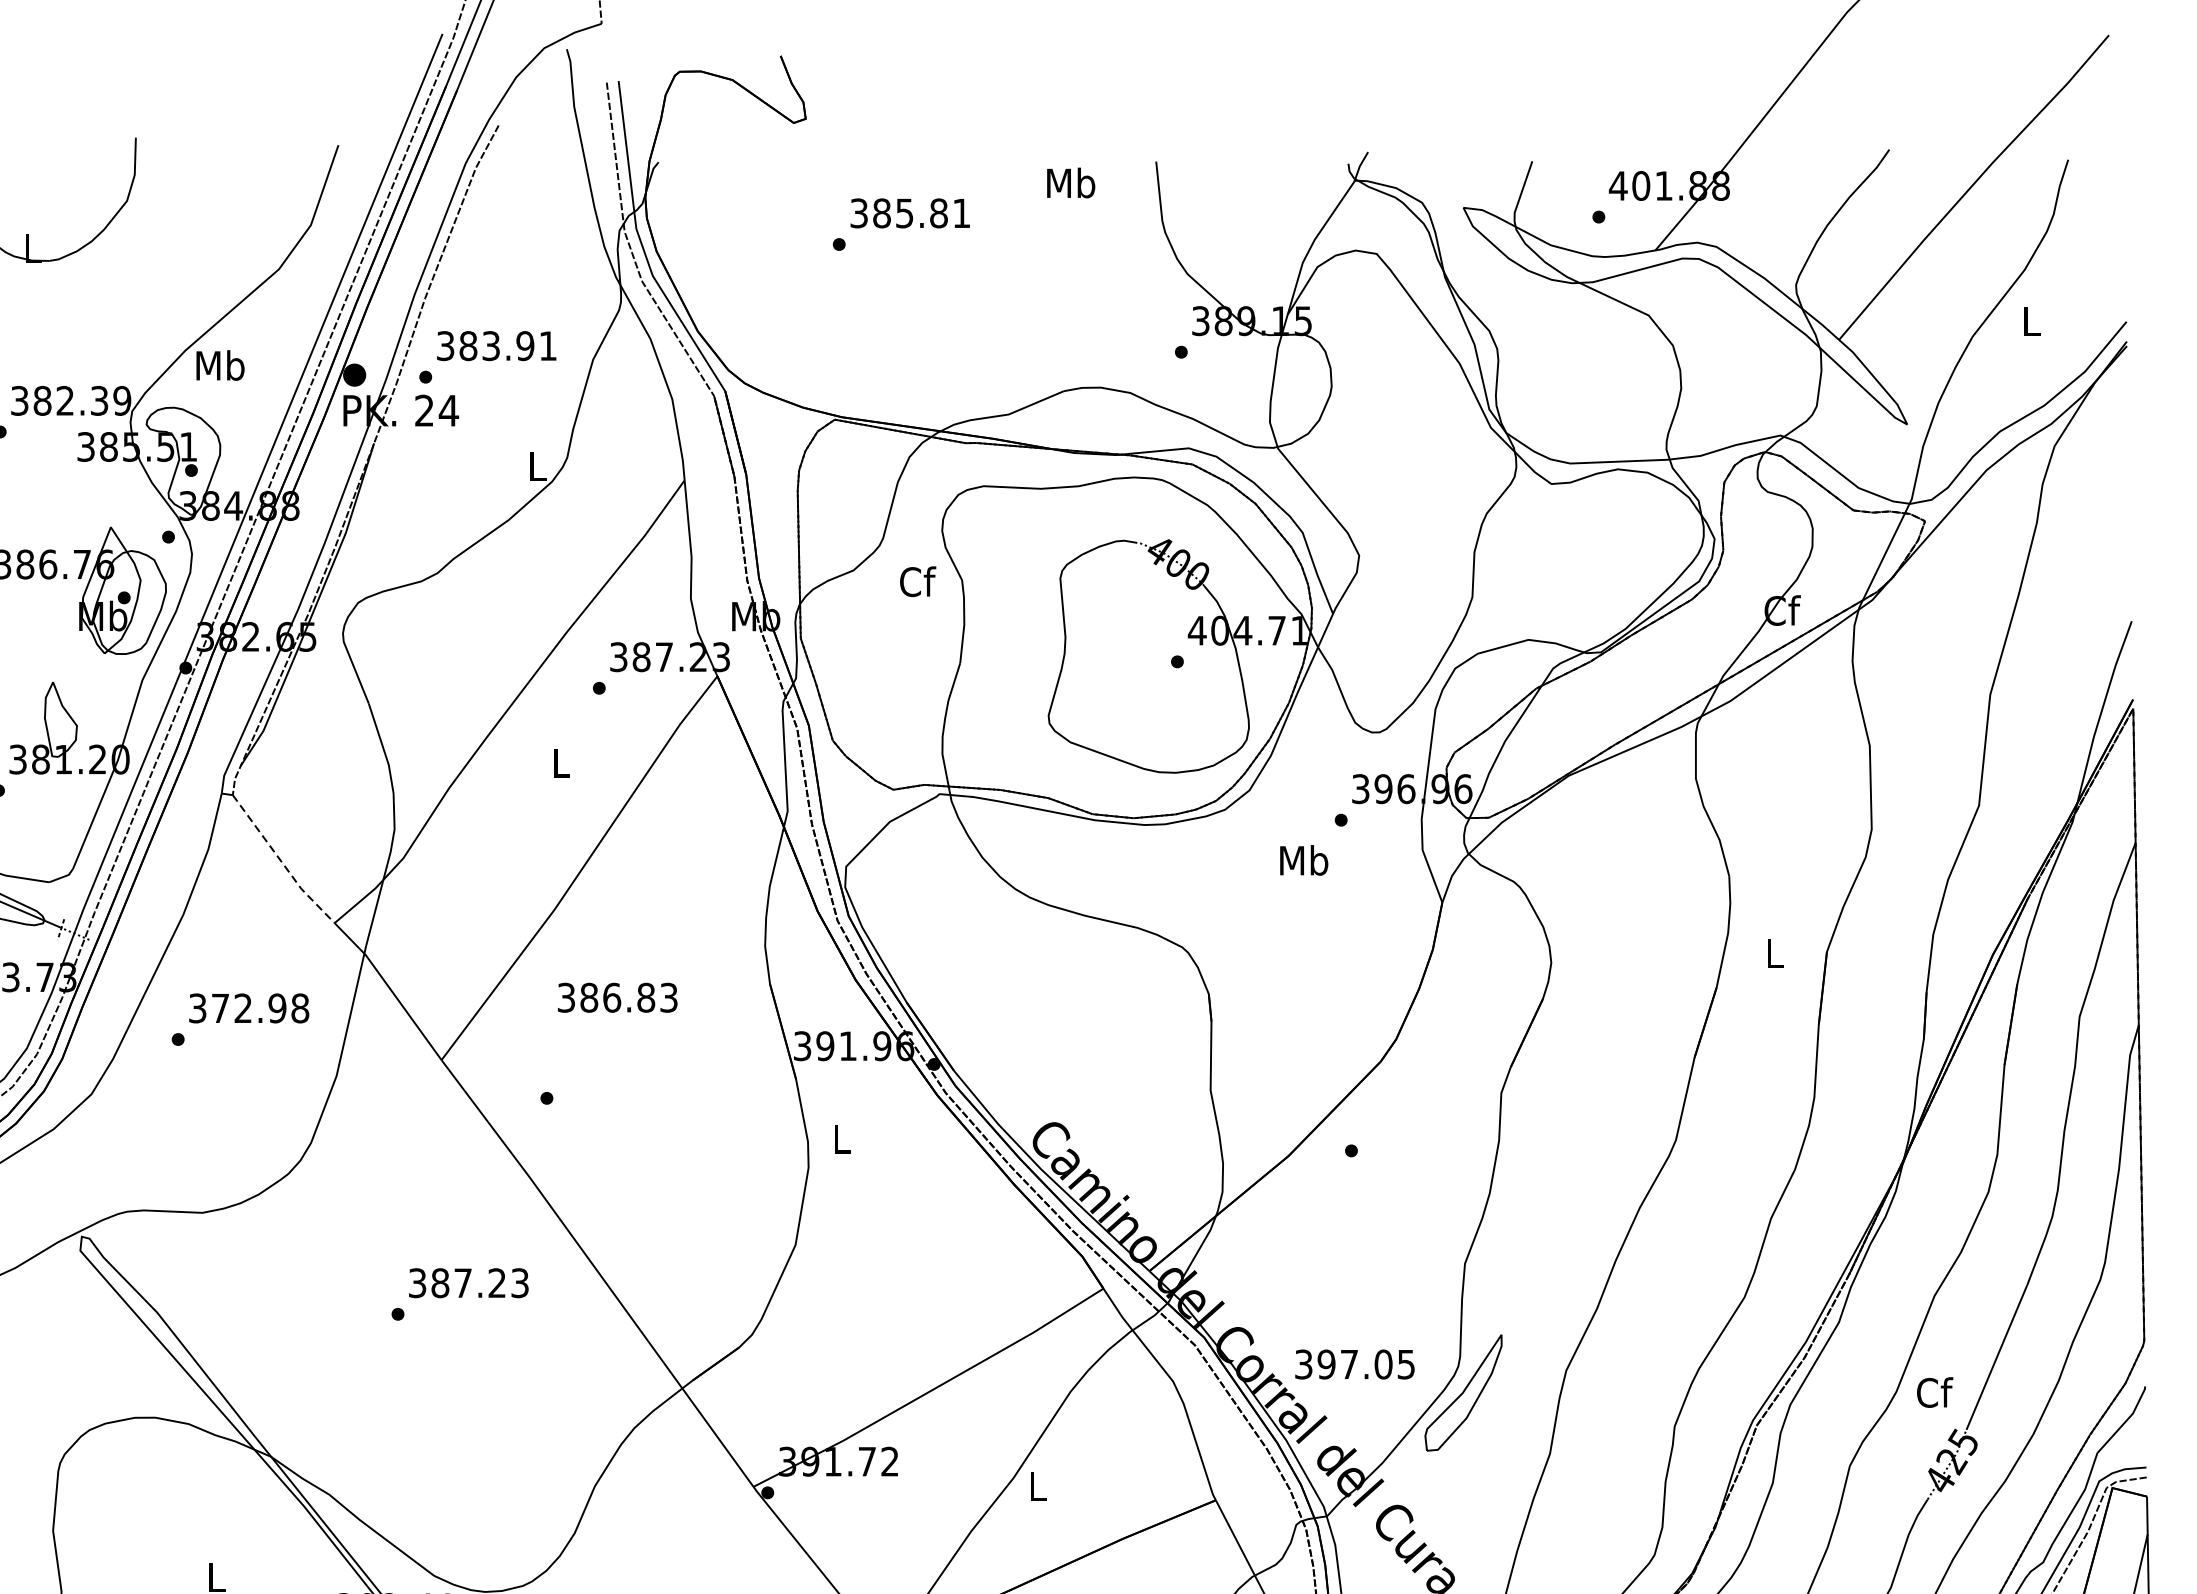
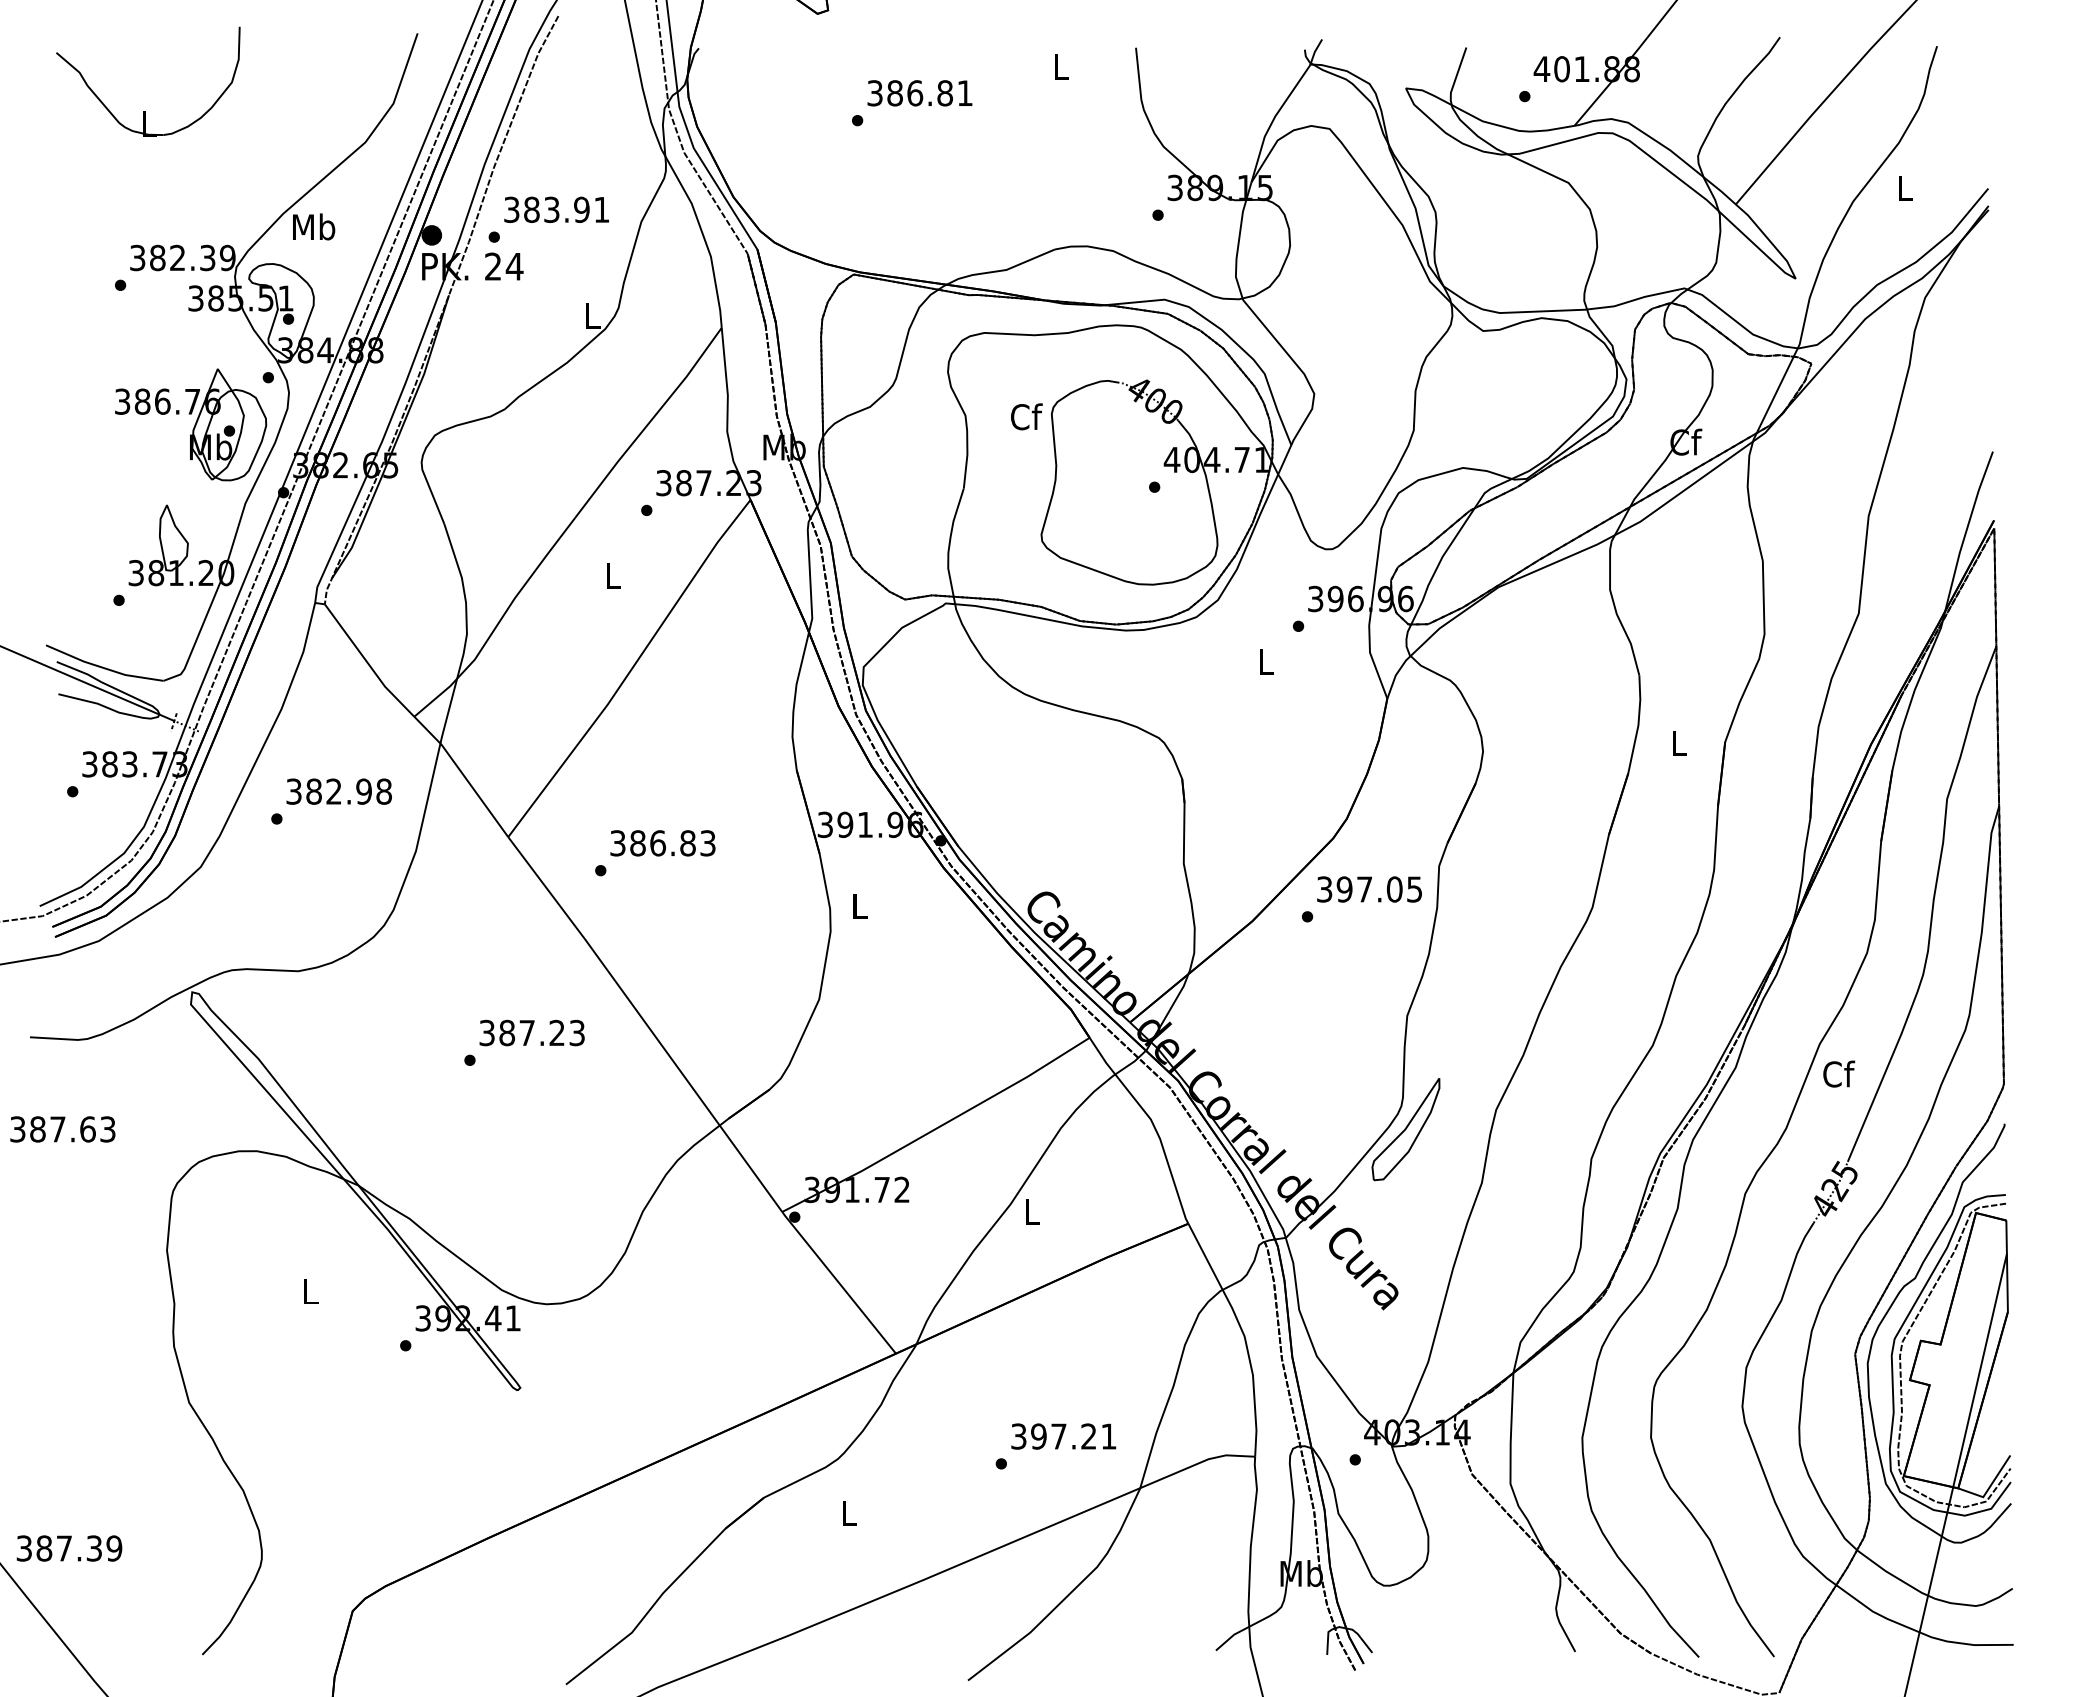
text: (1071, 182) -> (1061, 66), Mb -> L
text: (905, 213) -> (915, 93), 385.81 -> 386.81
text: (917, 581) -> (1026, 416), moved
text: (1303, 860) -> (1265, 661), Mb -> L
line: (281, 861) -> (367, 662), dashed -> solid
text: (617, 997) -> (662, 843), moved
text: (219, 1008) -> (313, 791), 372.98 -> 382.98
text: (1354, 1364) -> (1369, 889), moved
text: (1935, 1391) -> (1839, 1073), moved

